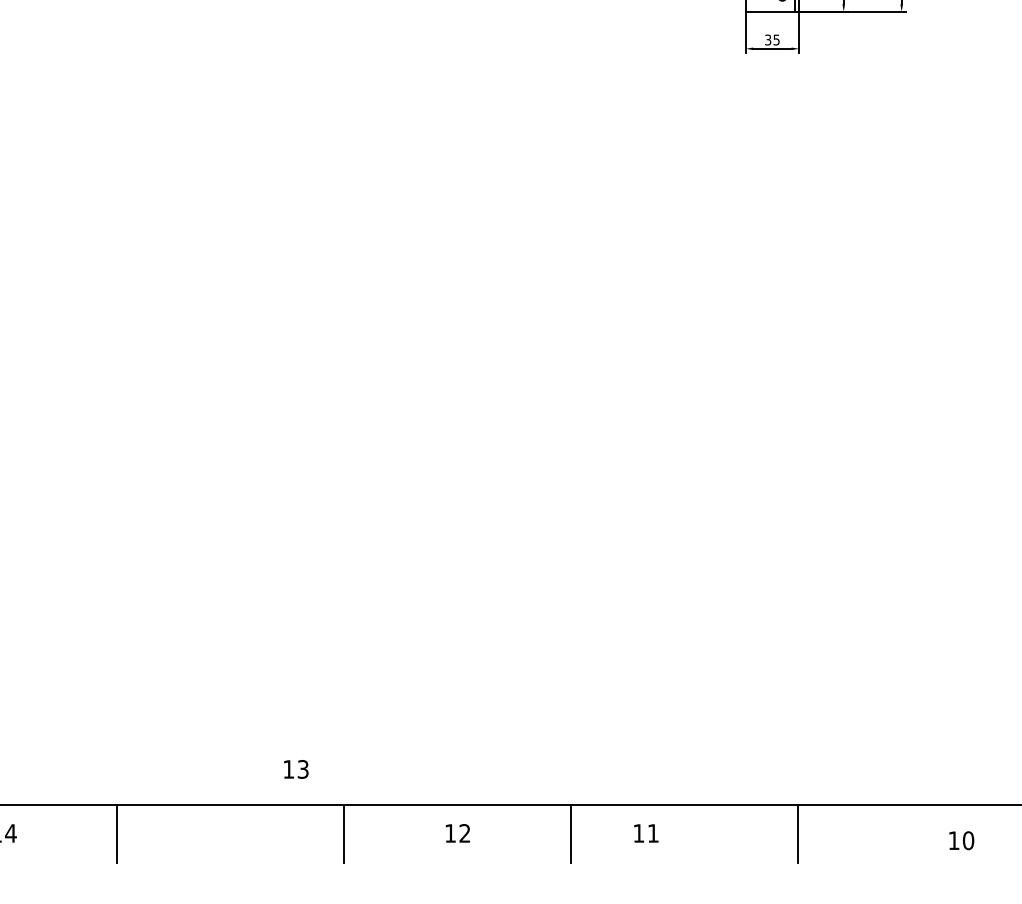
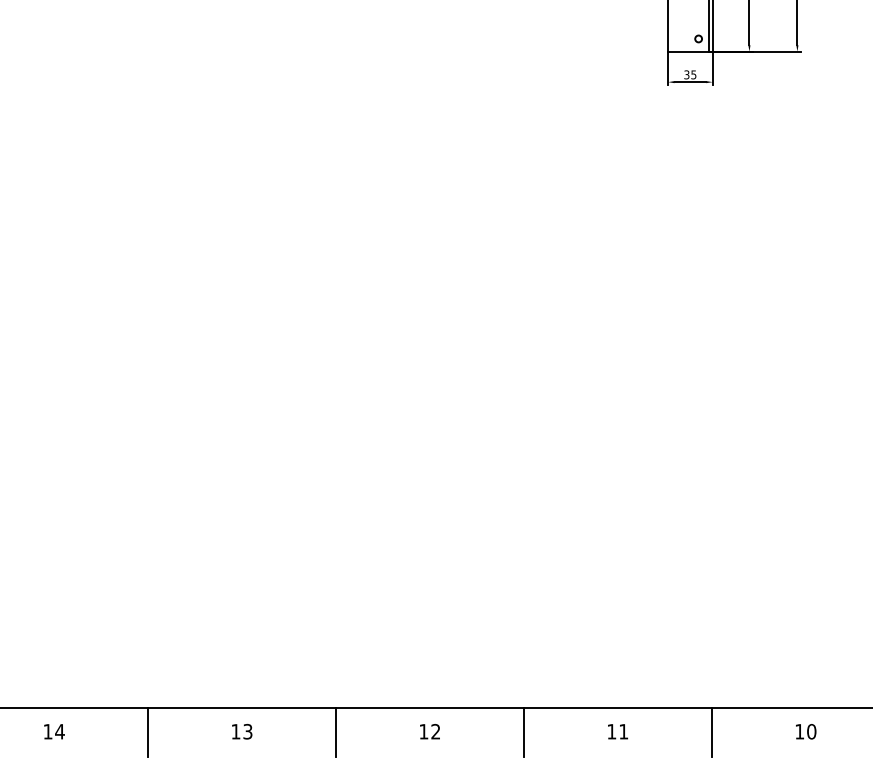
text: (296, 769) -> (242, 731), moved
text: (645, 833) -> (617, 731), moved
text: (962, 840) -> (806, 731), moved

